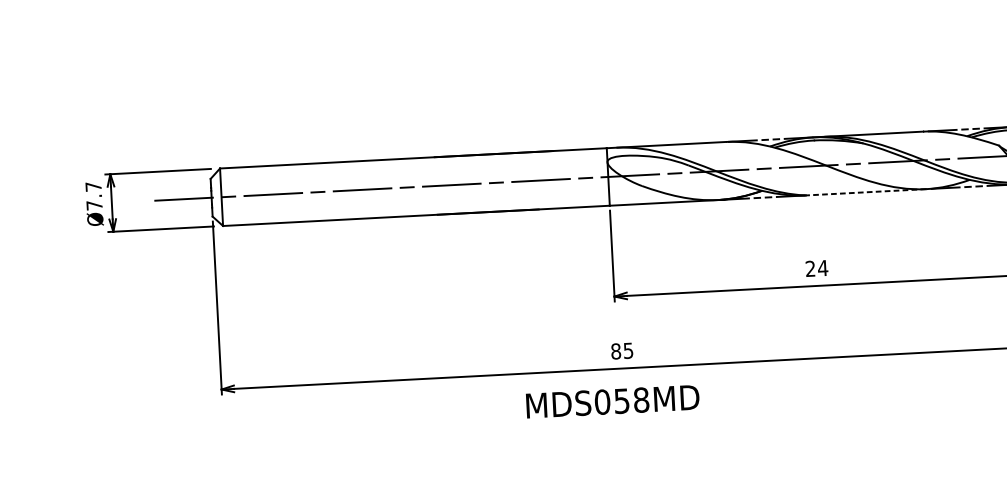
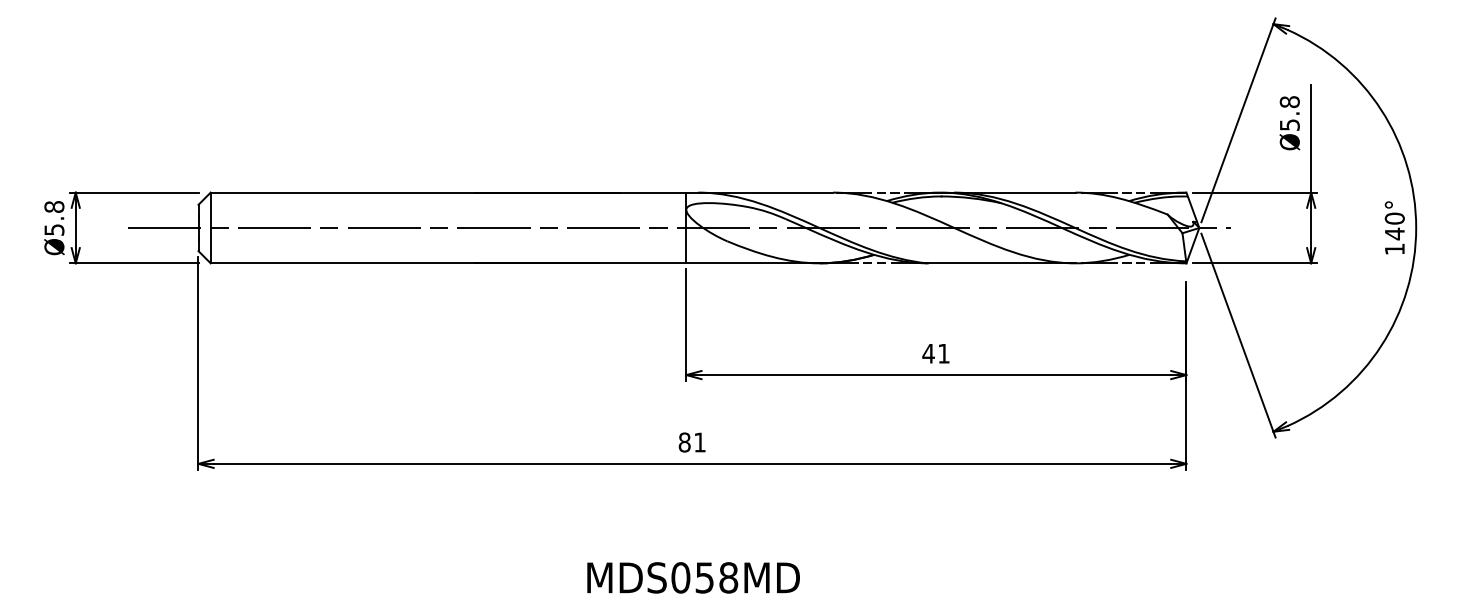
line: (865, 192) -> (1000, 263), dashed -> solid
text: (94, 196) -> (54, 218), Ø7.7 -> Ø5.8
text: (816, 268) -> (936, 353), 24 -> 41
text: (628, 350) -> (699, 442), 85 -> 81
text: (612, 401) -> (693, 577), moved

